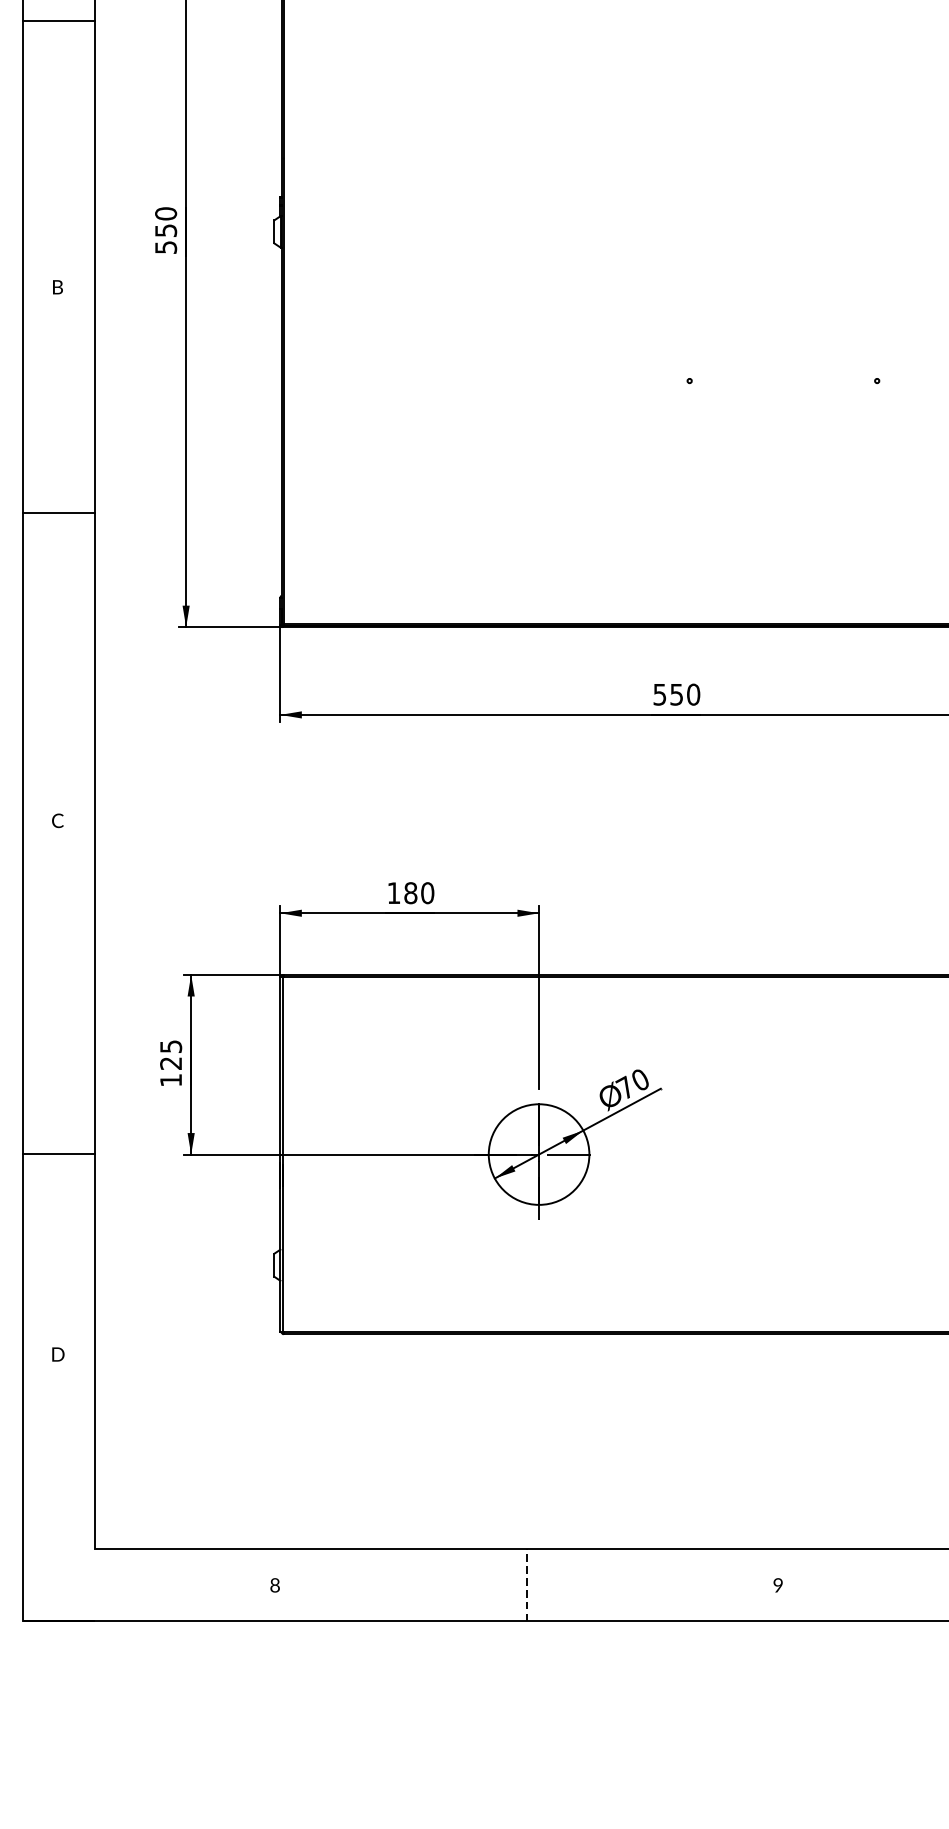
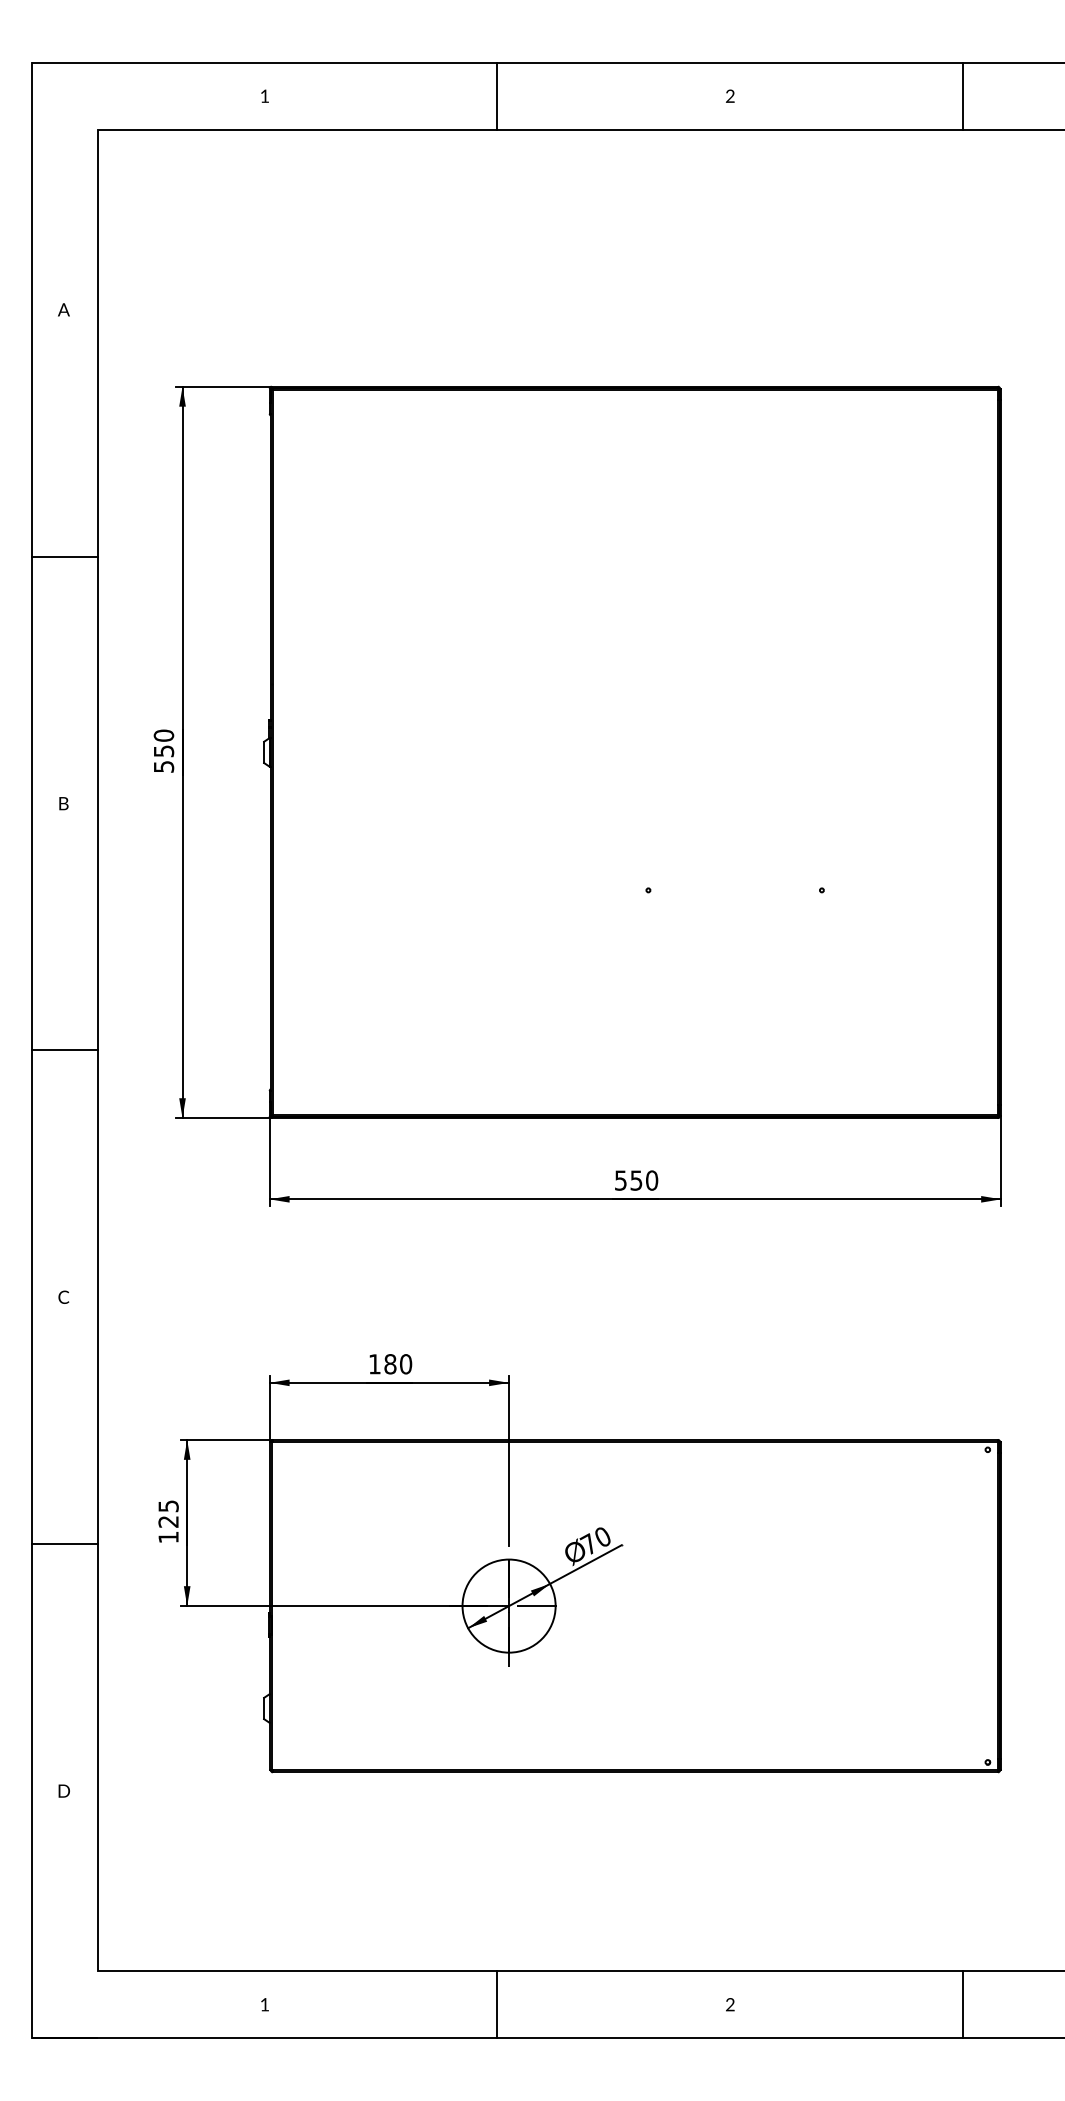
line: (58, 513) -> (64, 1050), moved
line: (58, 1153) -> (64, 1544), moved
text: (274, 1585) -> (264, 2004), 8 -> 1
line: (526, 1585) -> (497, 2004), dashed -> solid
text: (778, 1586) -> (730, 2005), 9 -> 2

